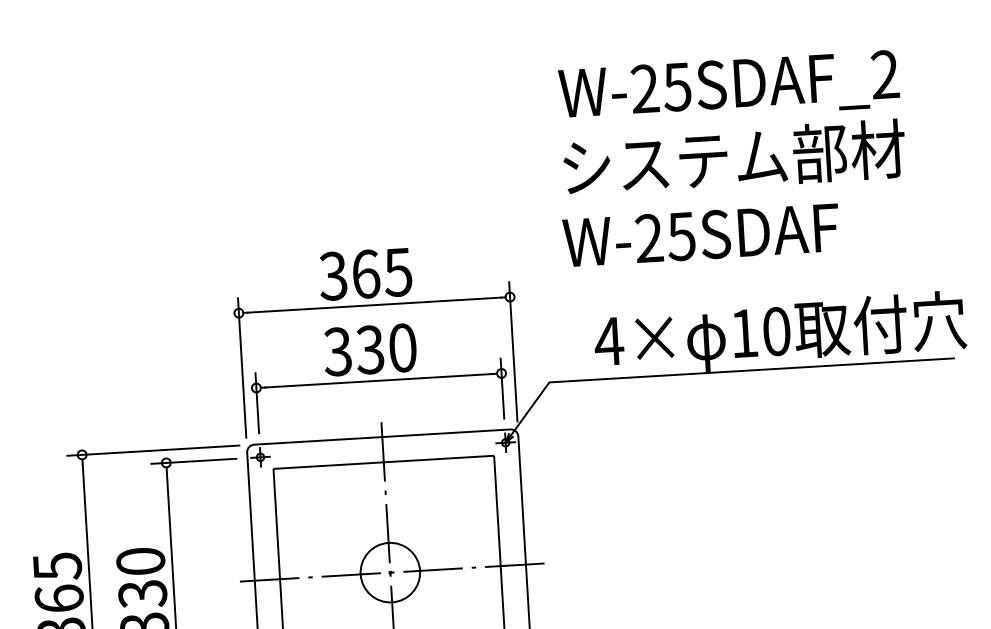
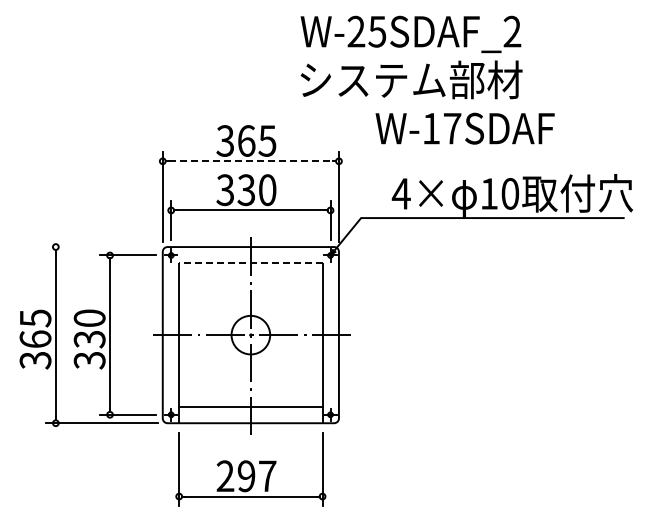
text: (732, 123) -> (411, 57), moved
text: (664, 237) -> (441, 128), W-25SDAF -> W-17SDAF
line: (375, 305) -> (251, 161), solid -> dashed
line: (152, 451) -> (101, 247), removed
line: (383, 462) -> (250, 263), solid -> dashed

